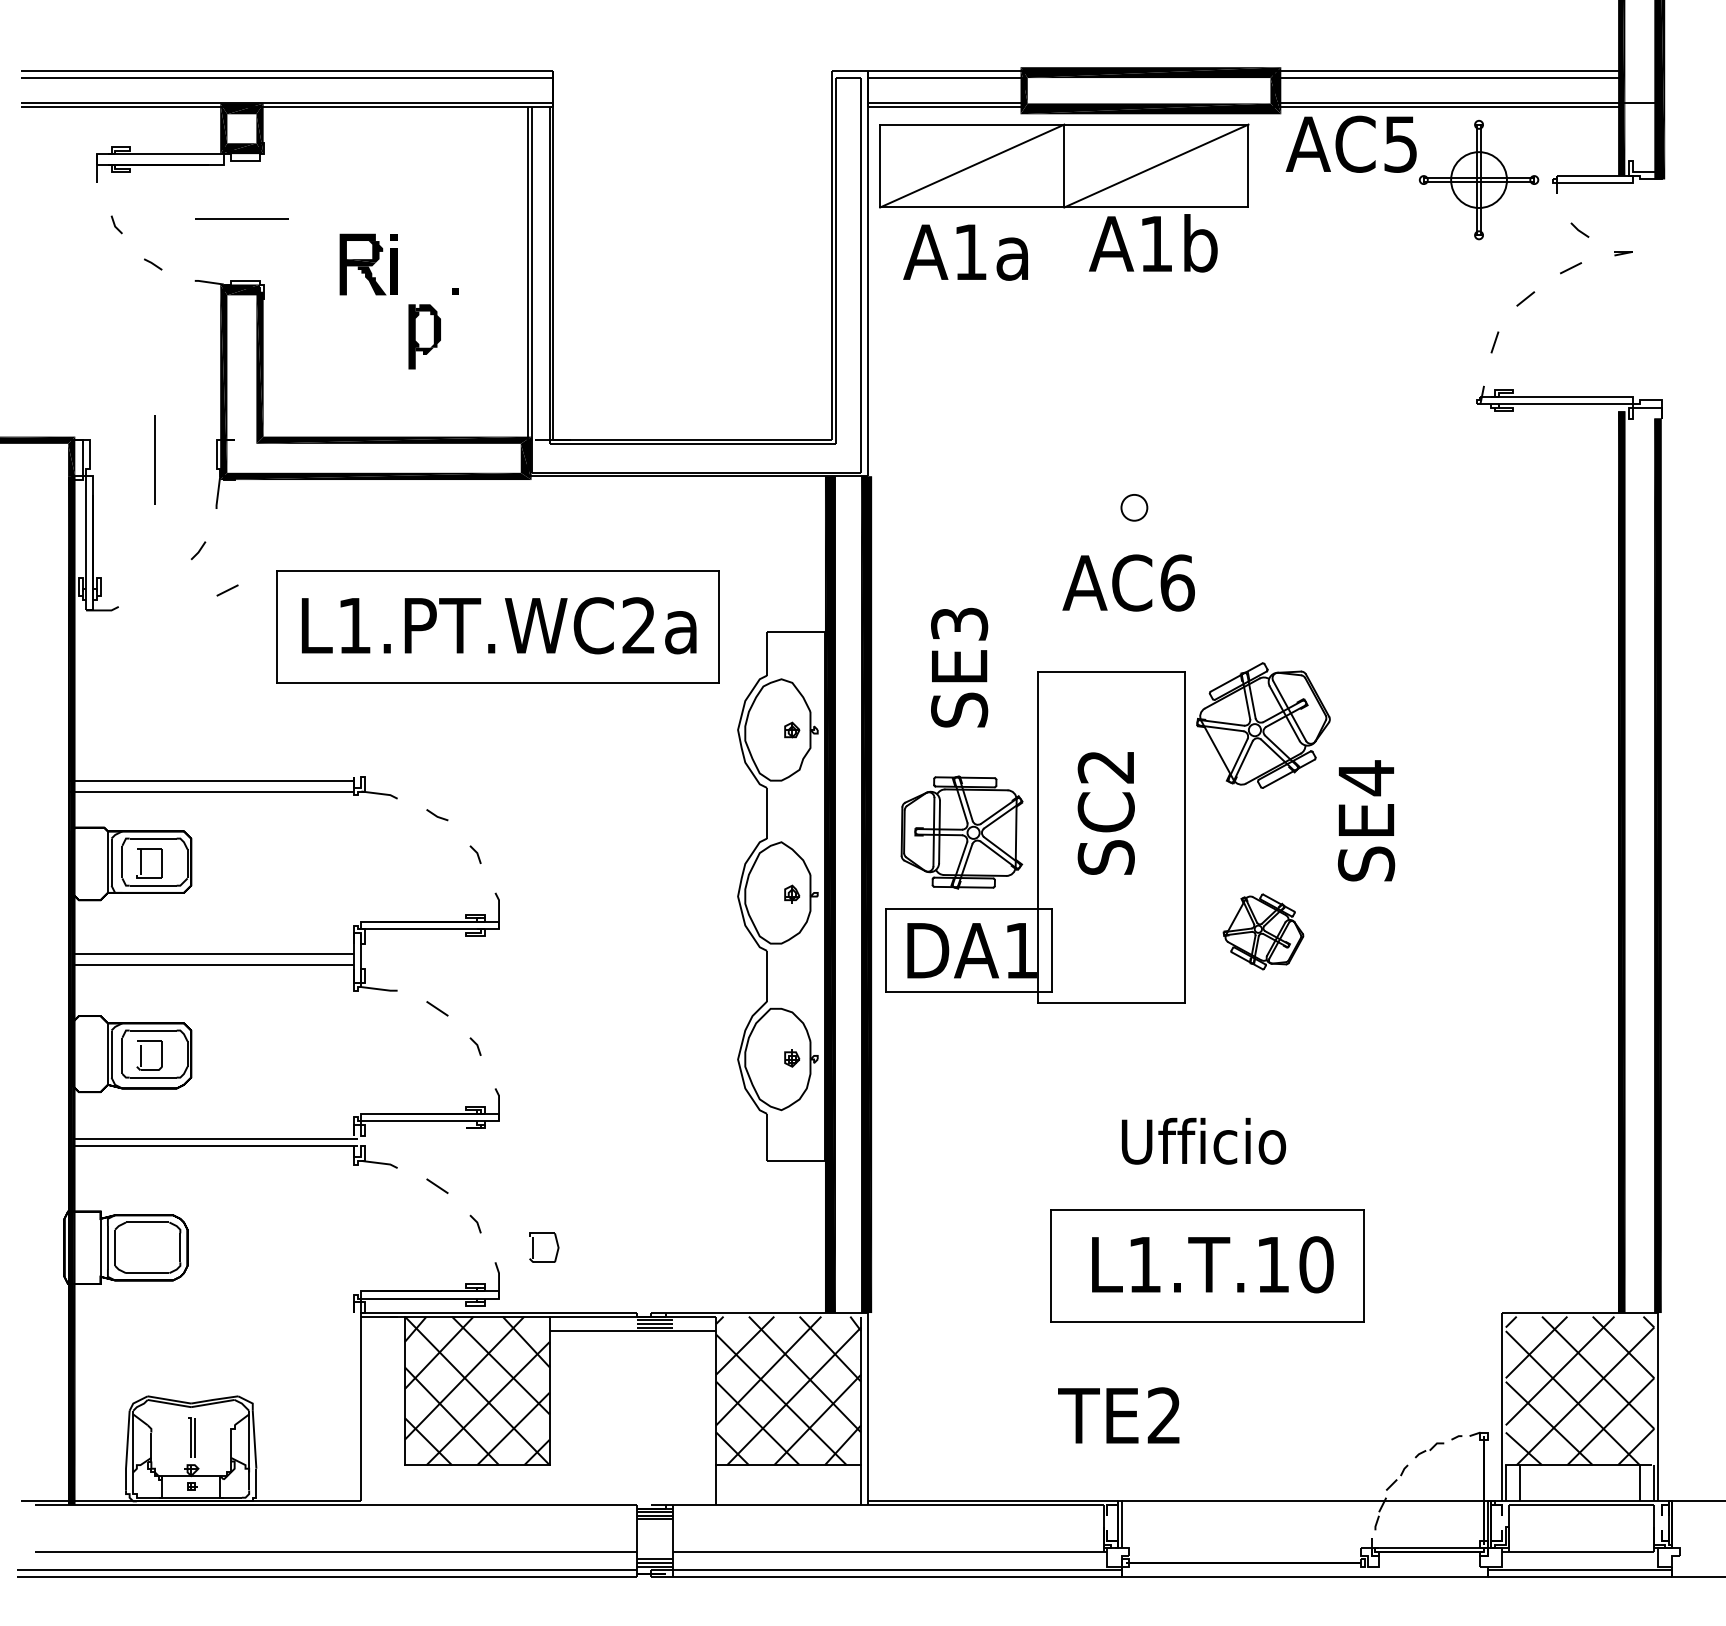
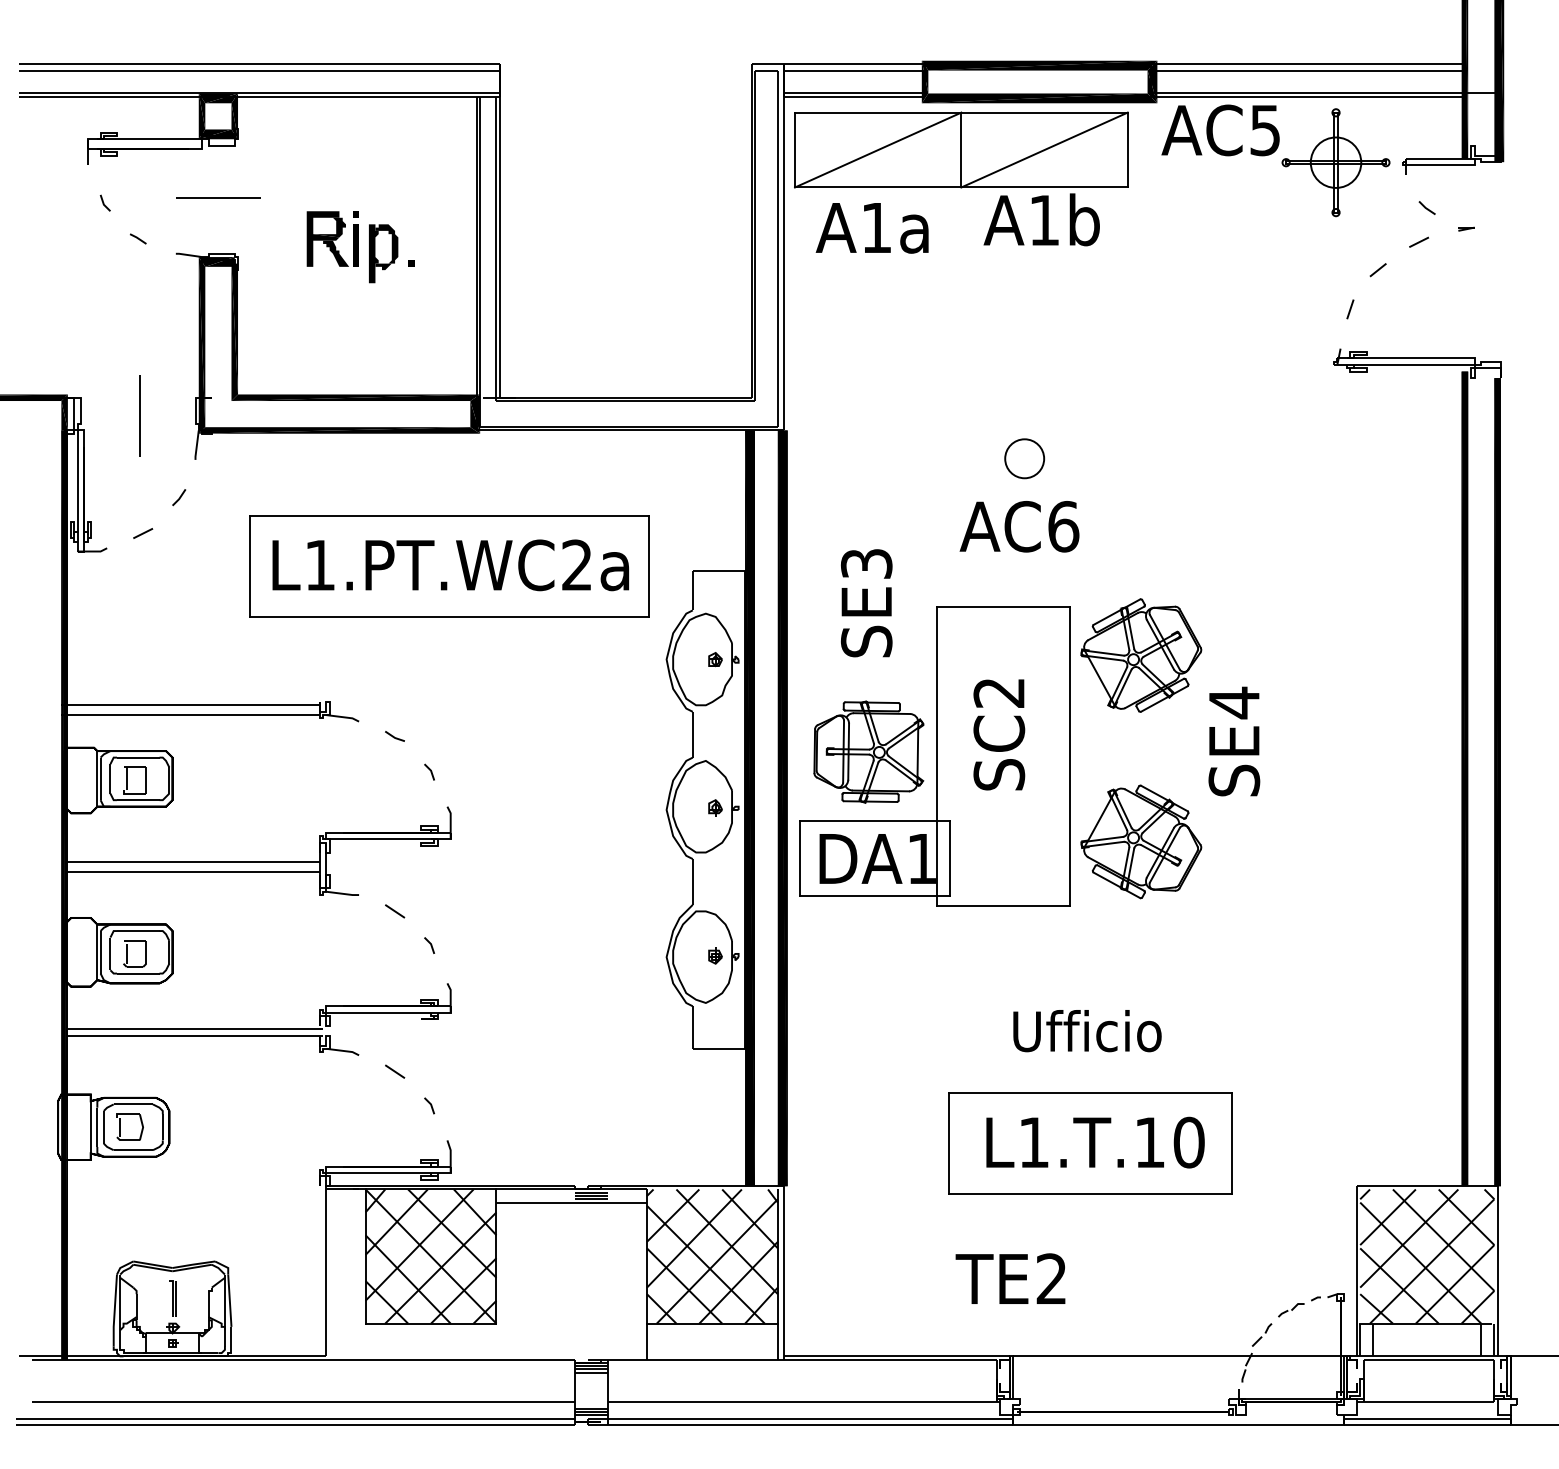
part: (424, 336) -> (383, 253), moved
circle: (1133, 507) -> (1023, 458), size x1.67
line: (227, 590) -> (143, 533), moved
part: (1263, 931) -> (1141, 841), size x1.67
part: (533, 1247) -> (120, 1127), moved

